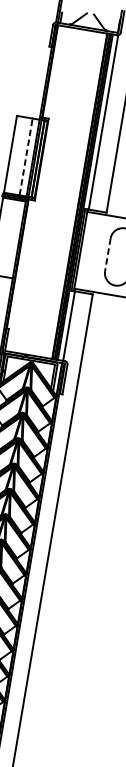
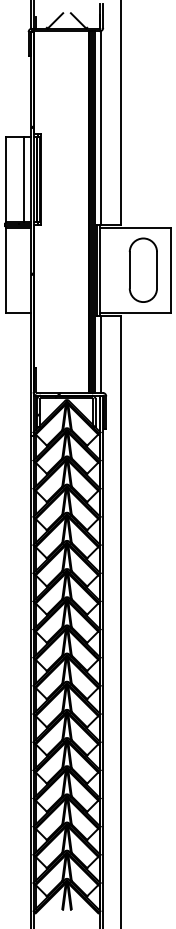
line: (26, 157) -> (23, 179), dashed -> solid
line: (107, 255) -> (129, 270), dashed -> solid

